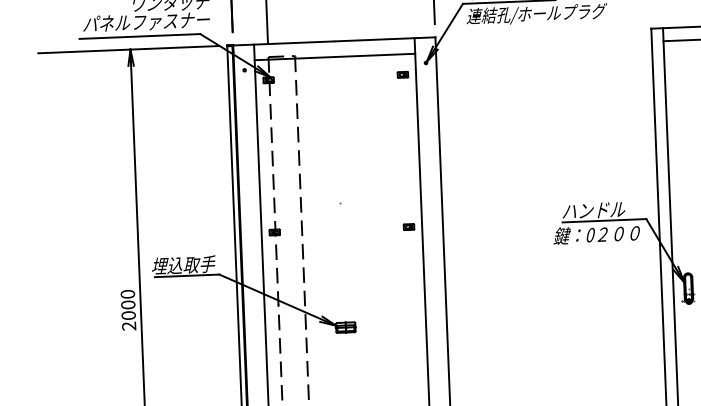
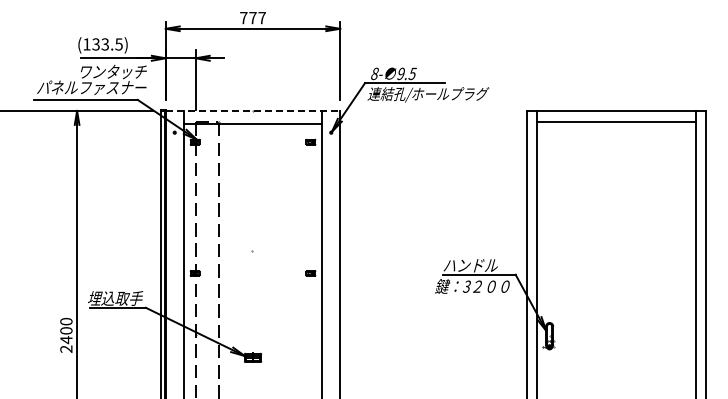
line: (334, 40) -> (253, 110), solid -> dashed
text: (589, 234) -> (466, 286), 0 -> 3
text: (128, 316) -> (66, 340), 2000 -> 2400

